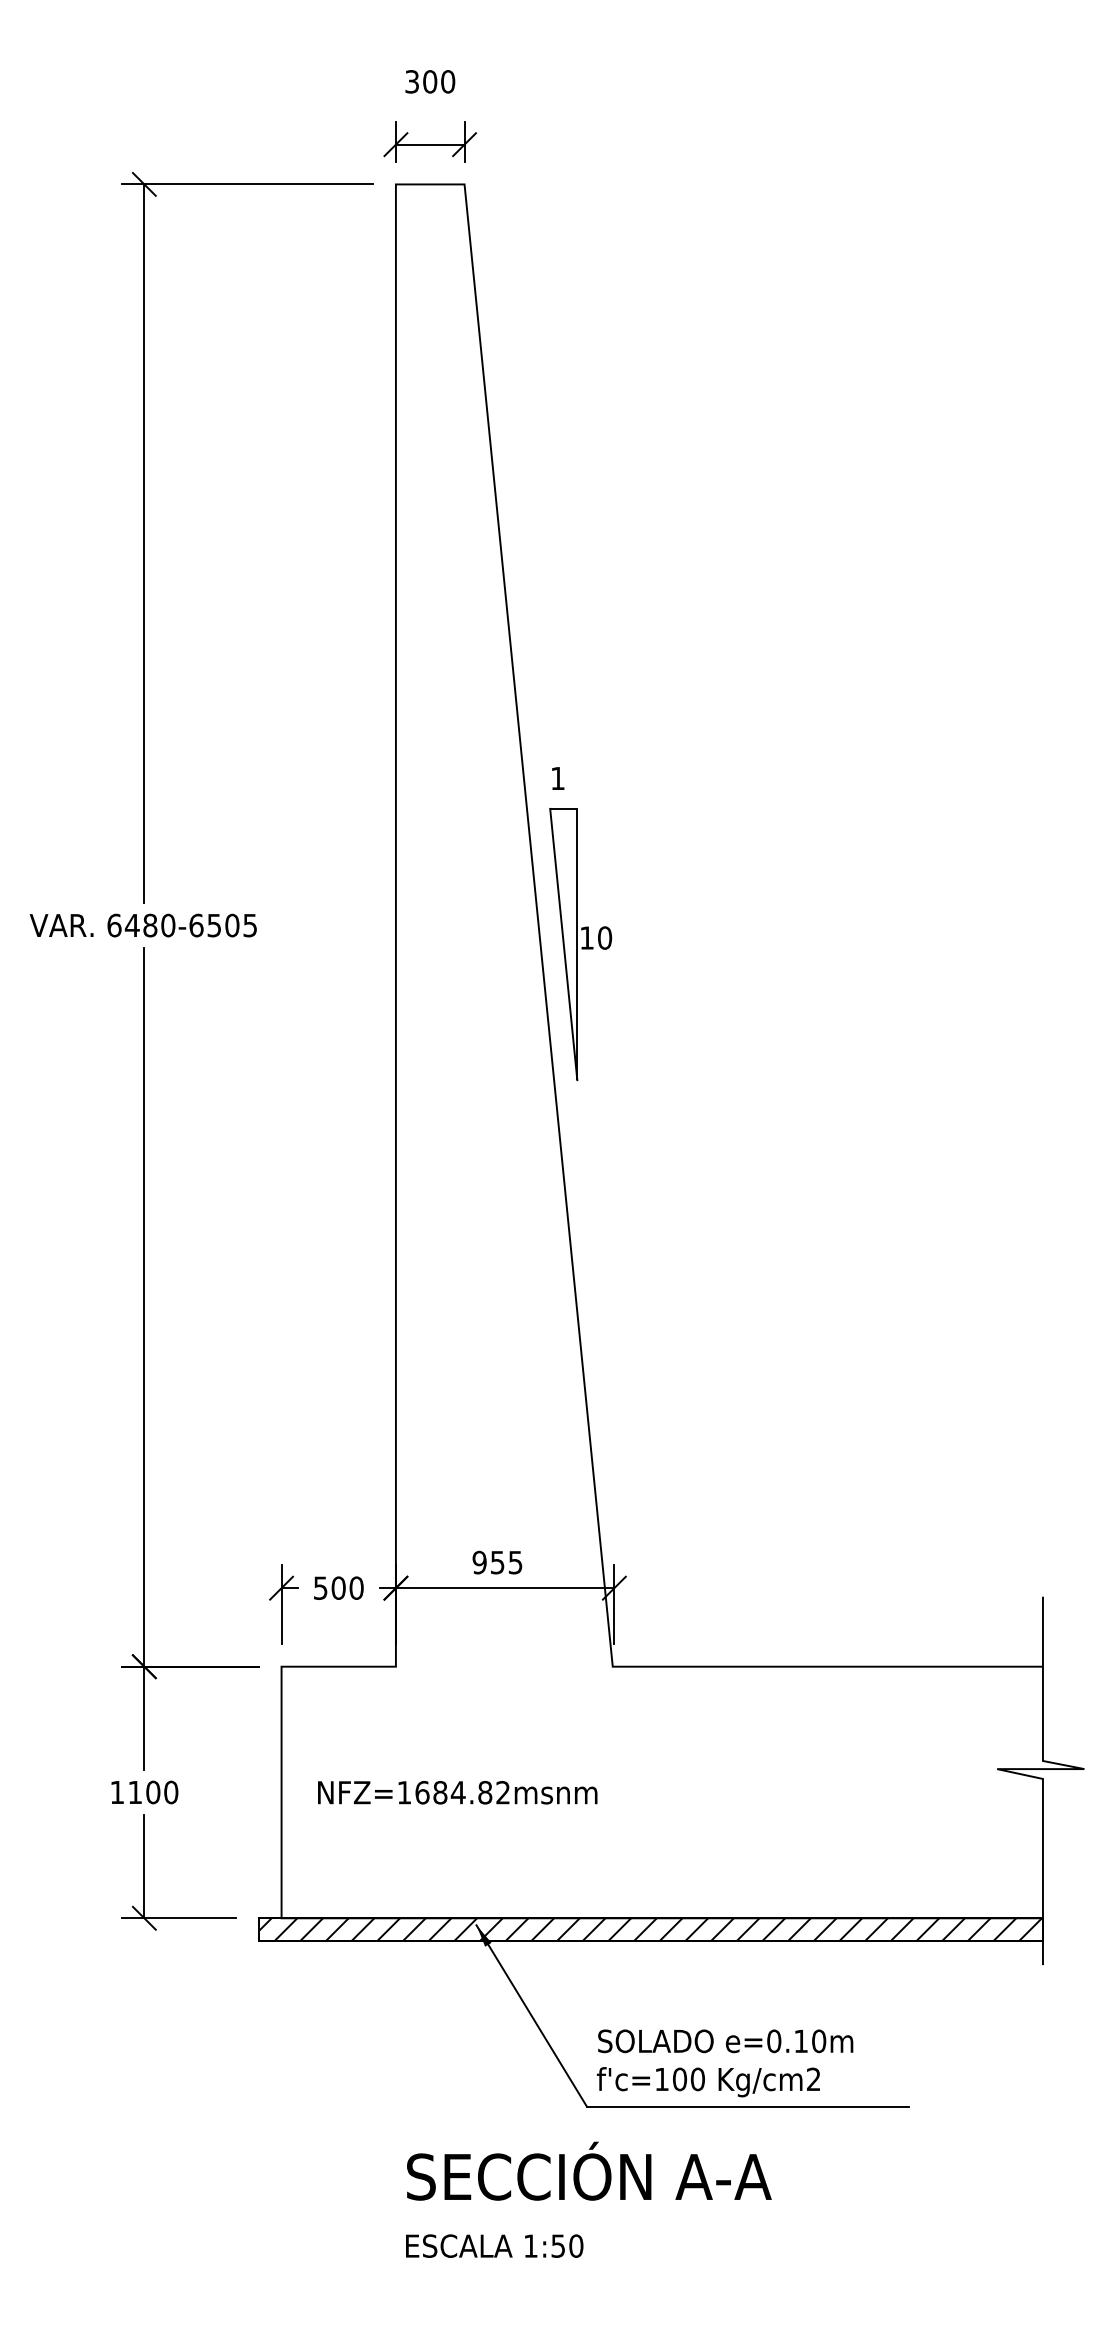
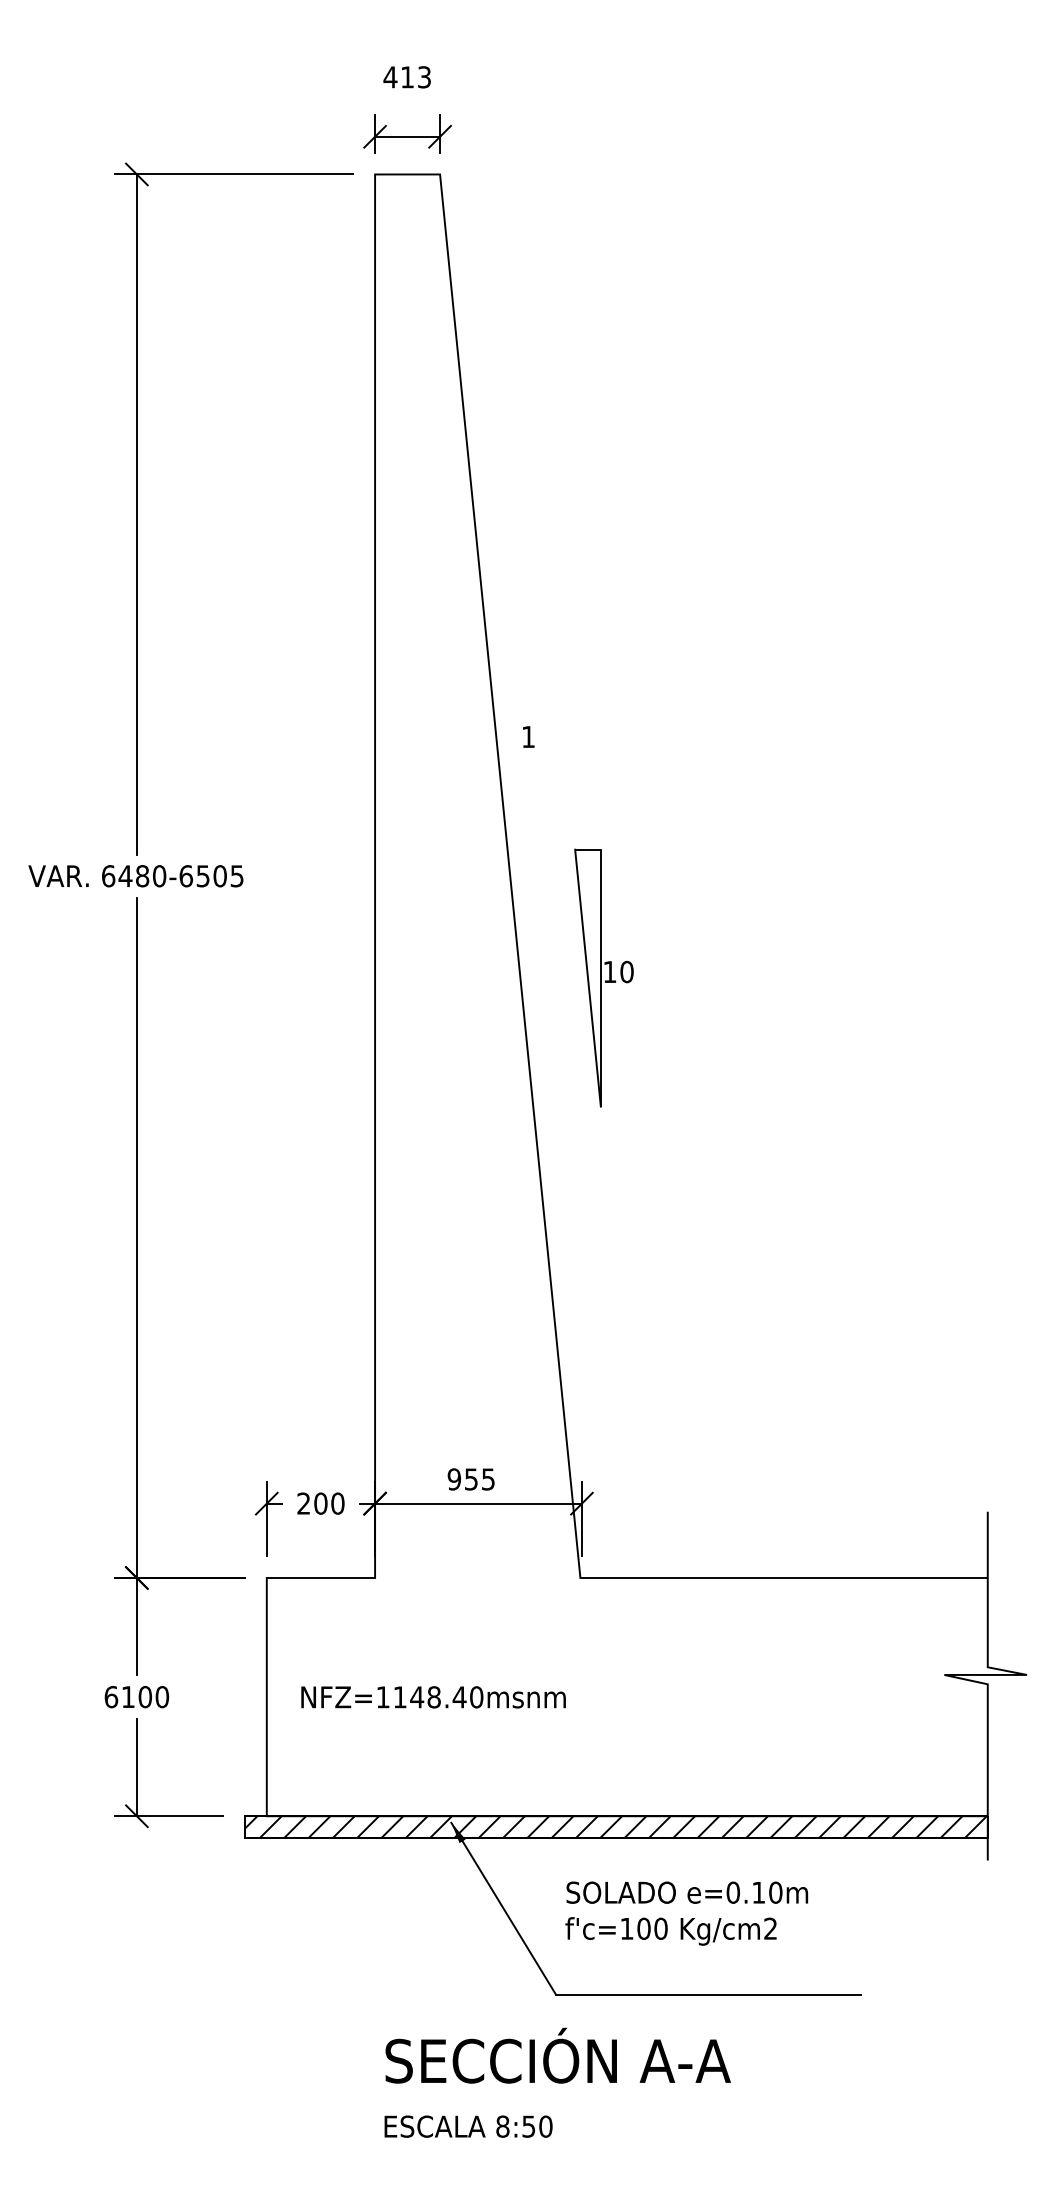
text: (430, 82) -> (407, 77), 300 -> 413
part: (580, 943) -> (603, 977), moved
text: (320, 1588) -> (303, 1503), 500 -> 200
text: (117, 1792) -> (111, 1697), 1100 -> 6100
text: (462, 1792) -> (438, 1697), NFZ=1684.82msnm -> NFZ=1148.40msnm
text: (724, 2063) -> (686, 1913), moved
text: (530, 2245) -> (502, 2126), 1:50 -> 8:50

